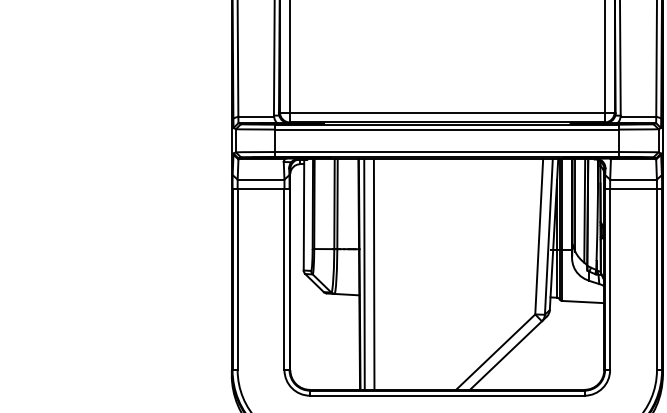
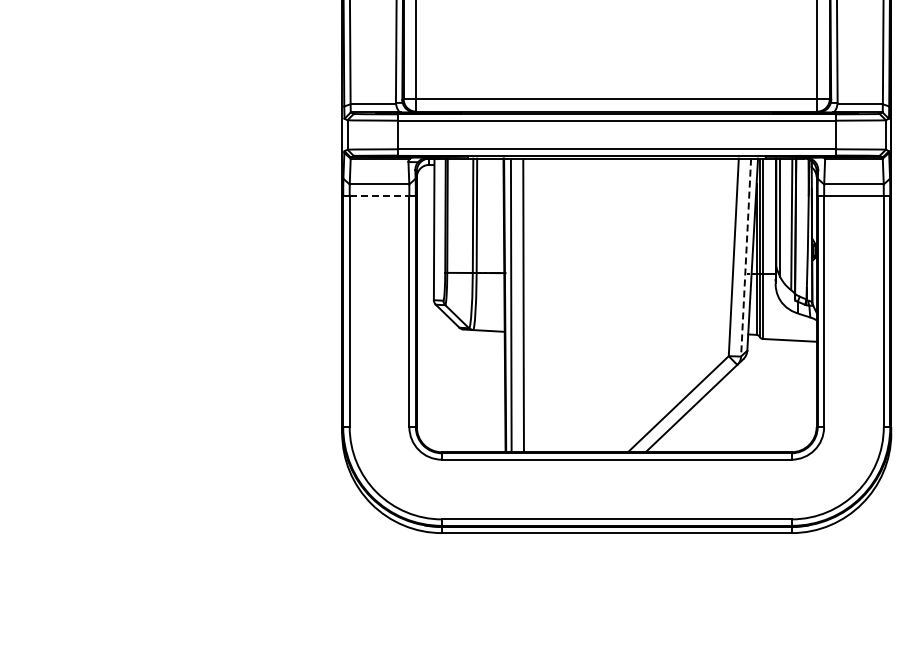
line: (261, 188) -> (379, 195), solid -> dashed
line: (549, 237) -> (746, 258), solid -> dashed

